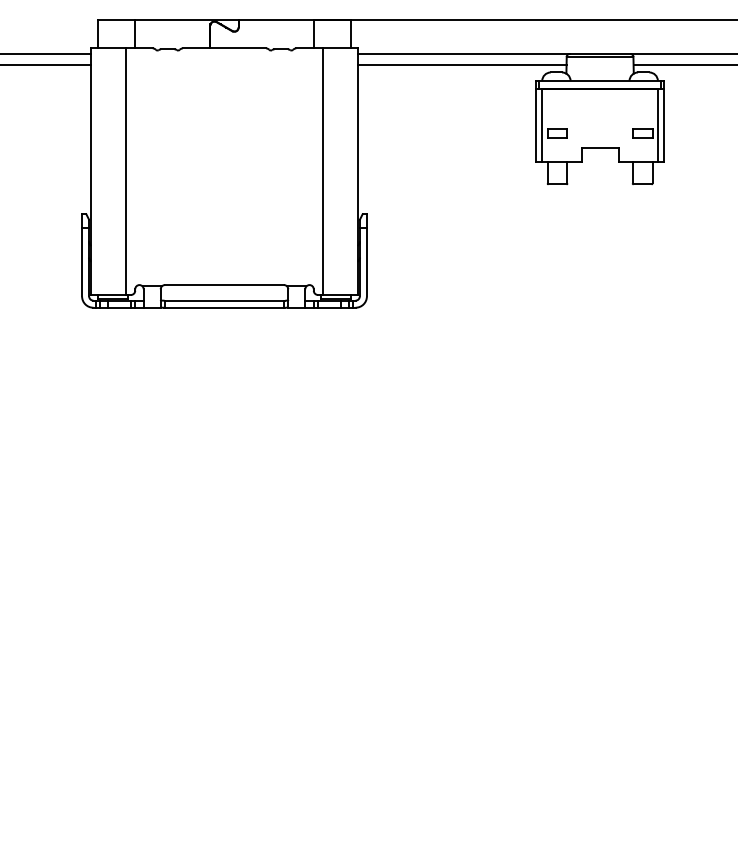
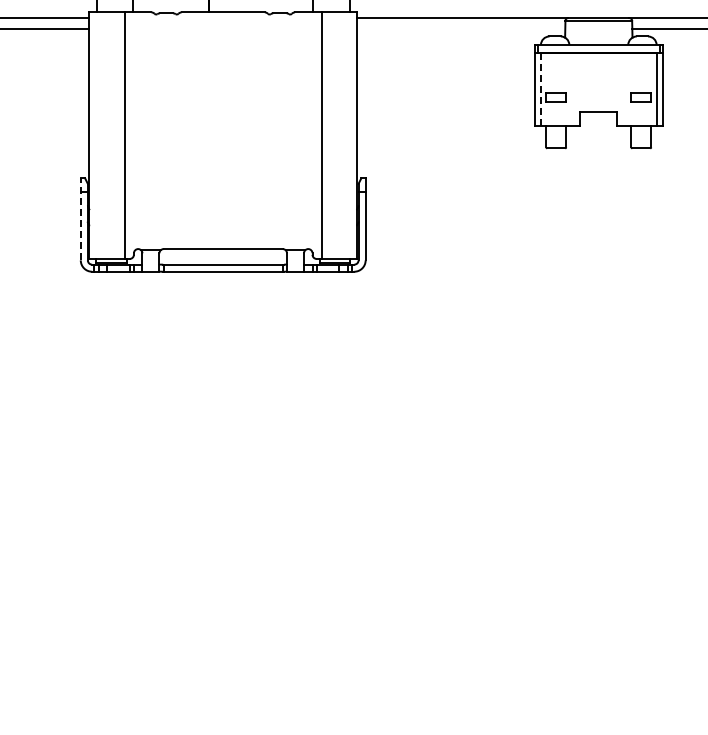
line: (462, 65) -> (461, 29), removed
line: (541, 126) -> (540, 90), solid -> dashed
line: (82, 254) -> (81, 218), solid -> dashed

